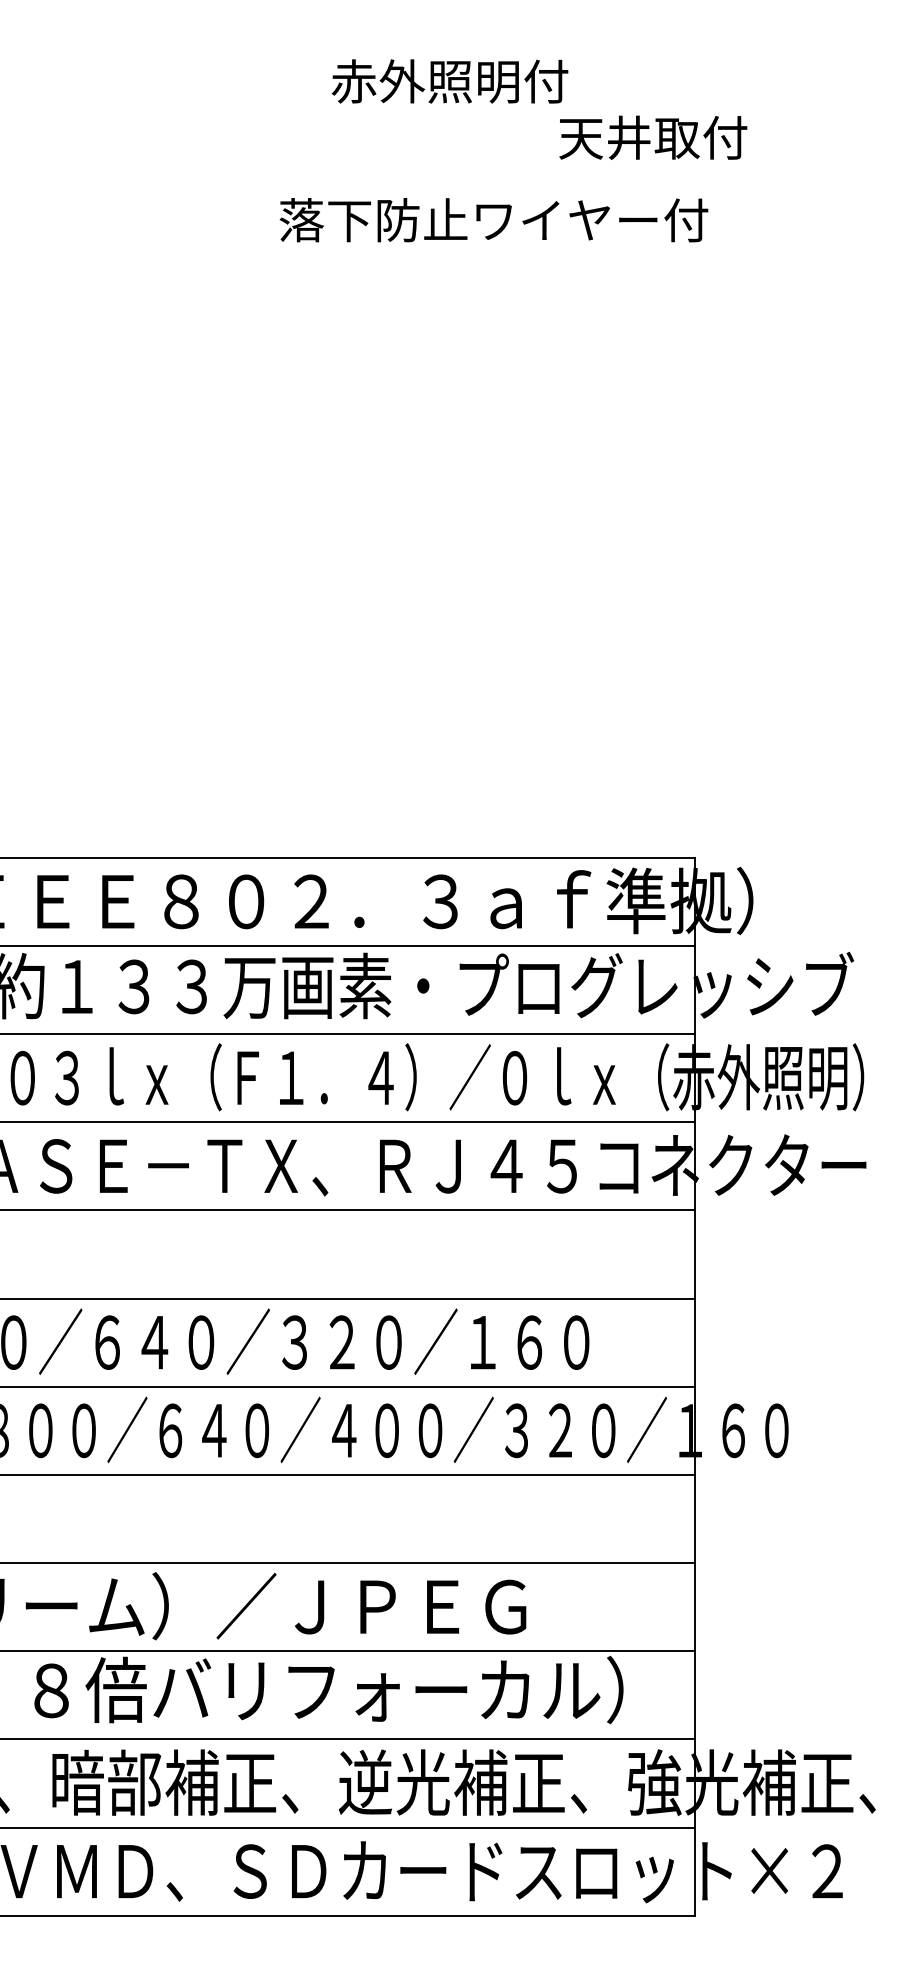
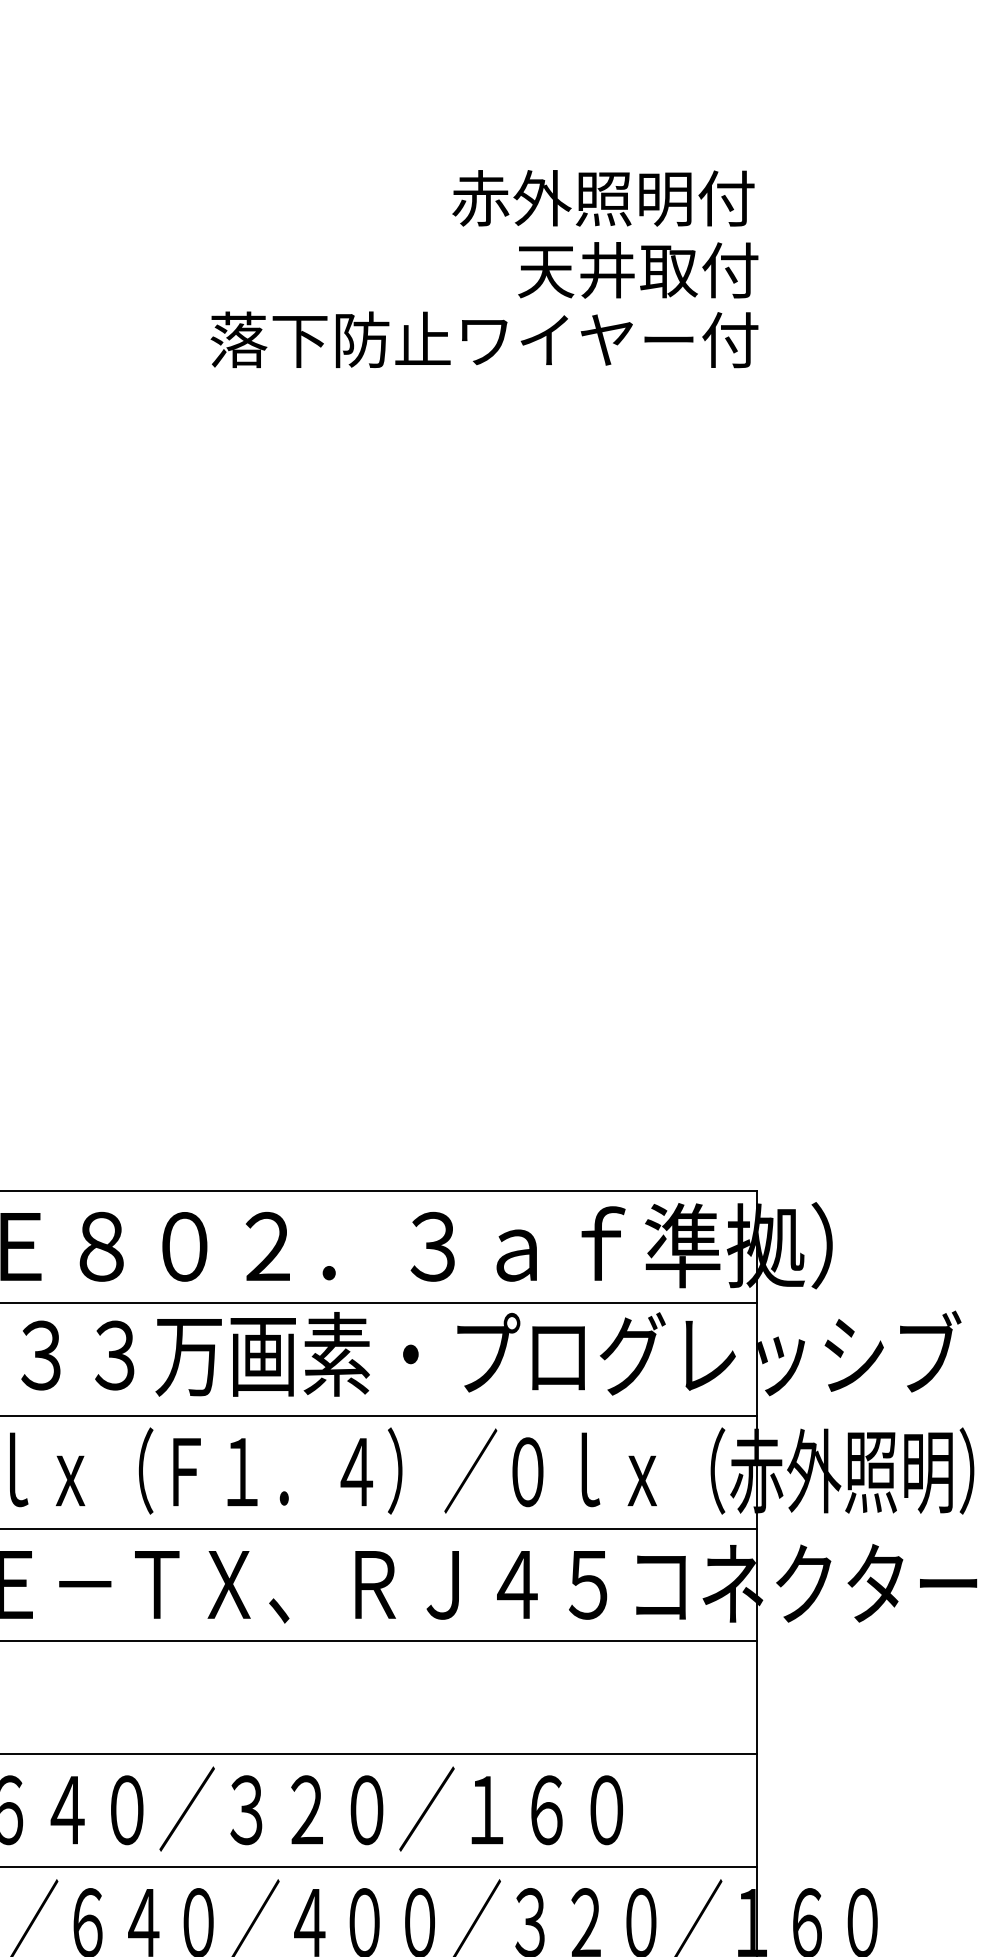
text: (449, 81) -> (602, 198), moved
text: (653, 137) -> (638, 269), moved
text: (493, 220) -> (483, 340), moved

